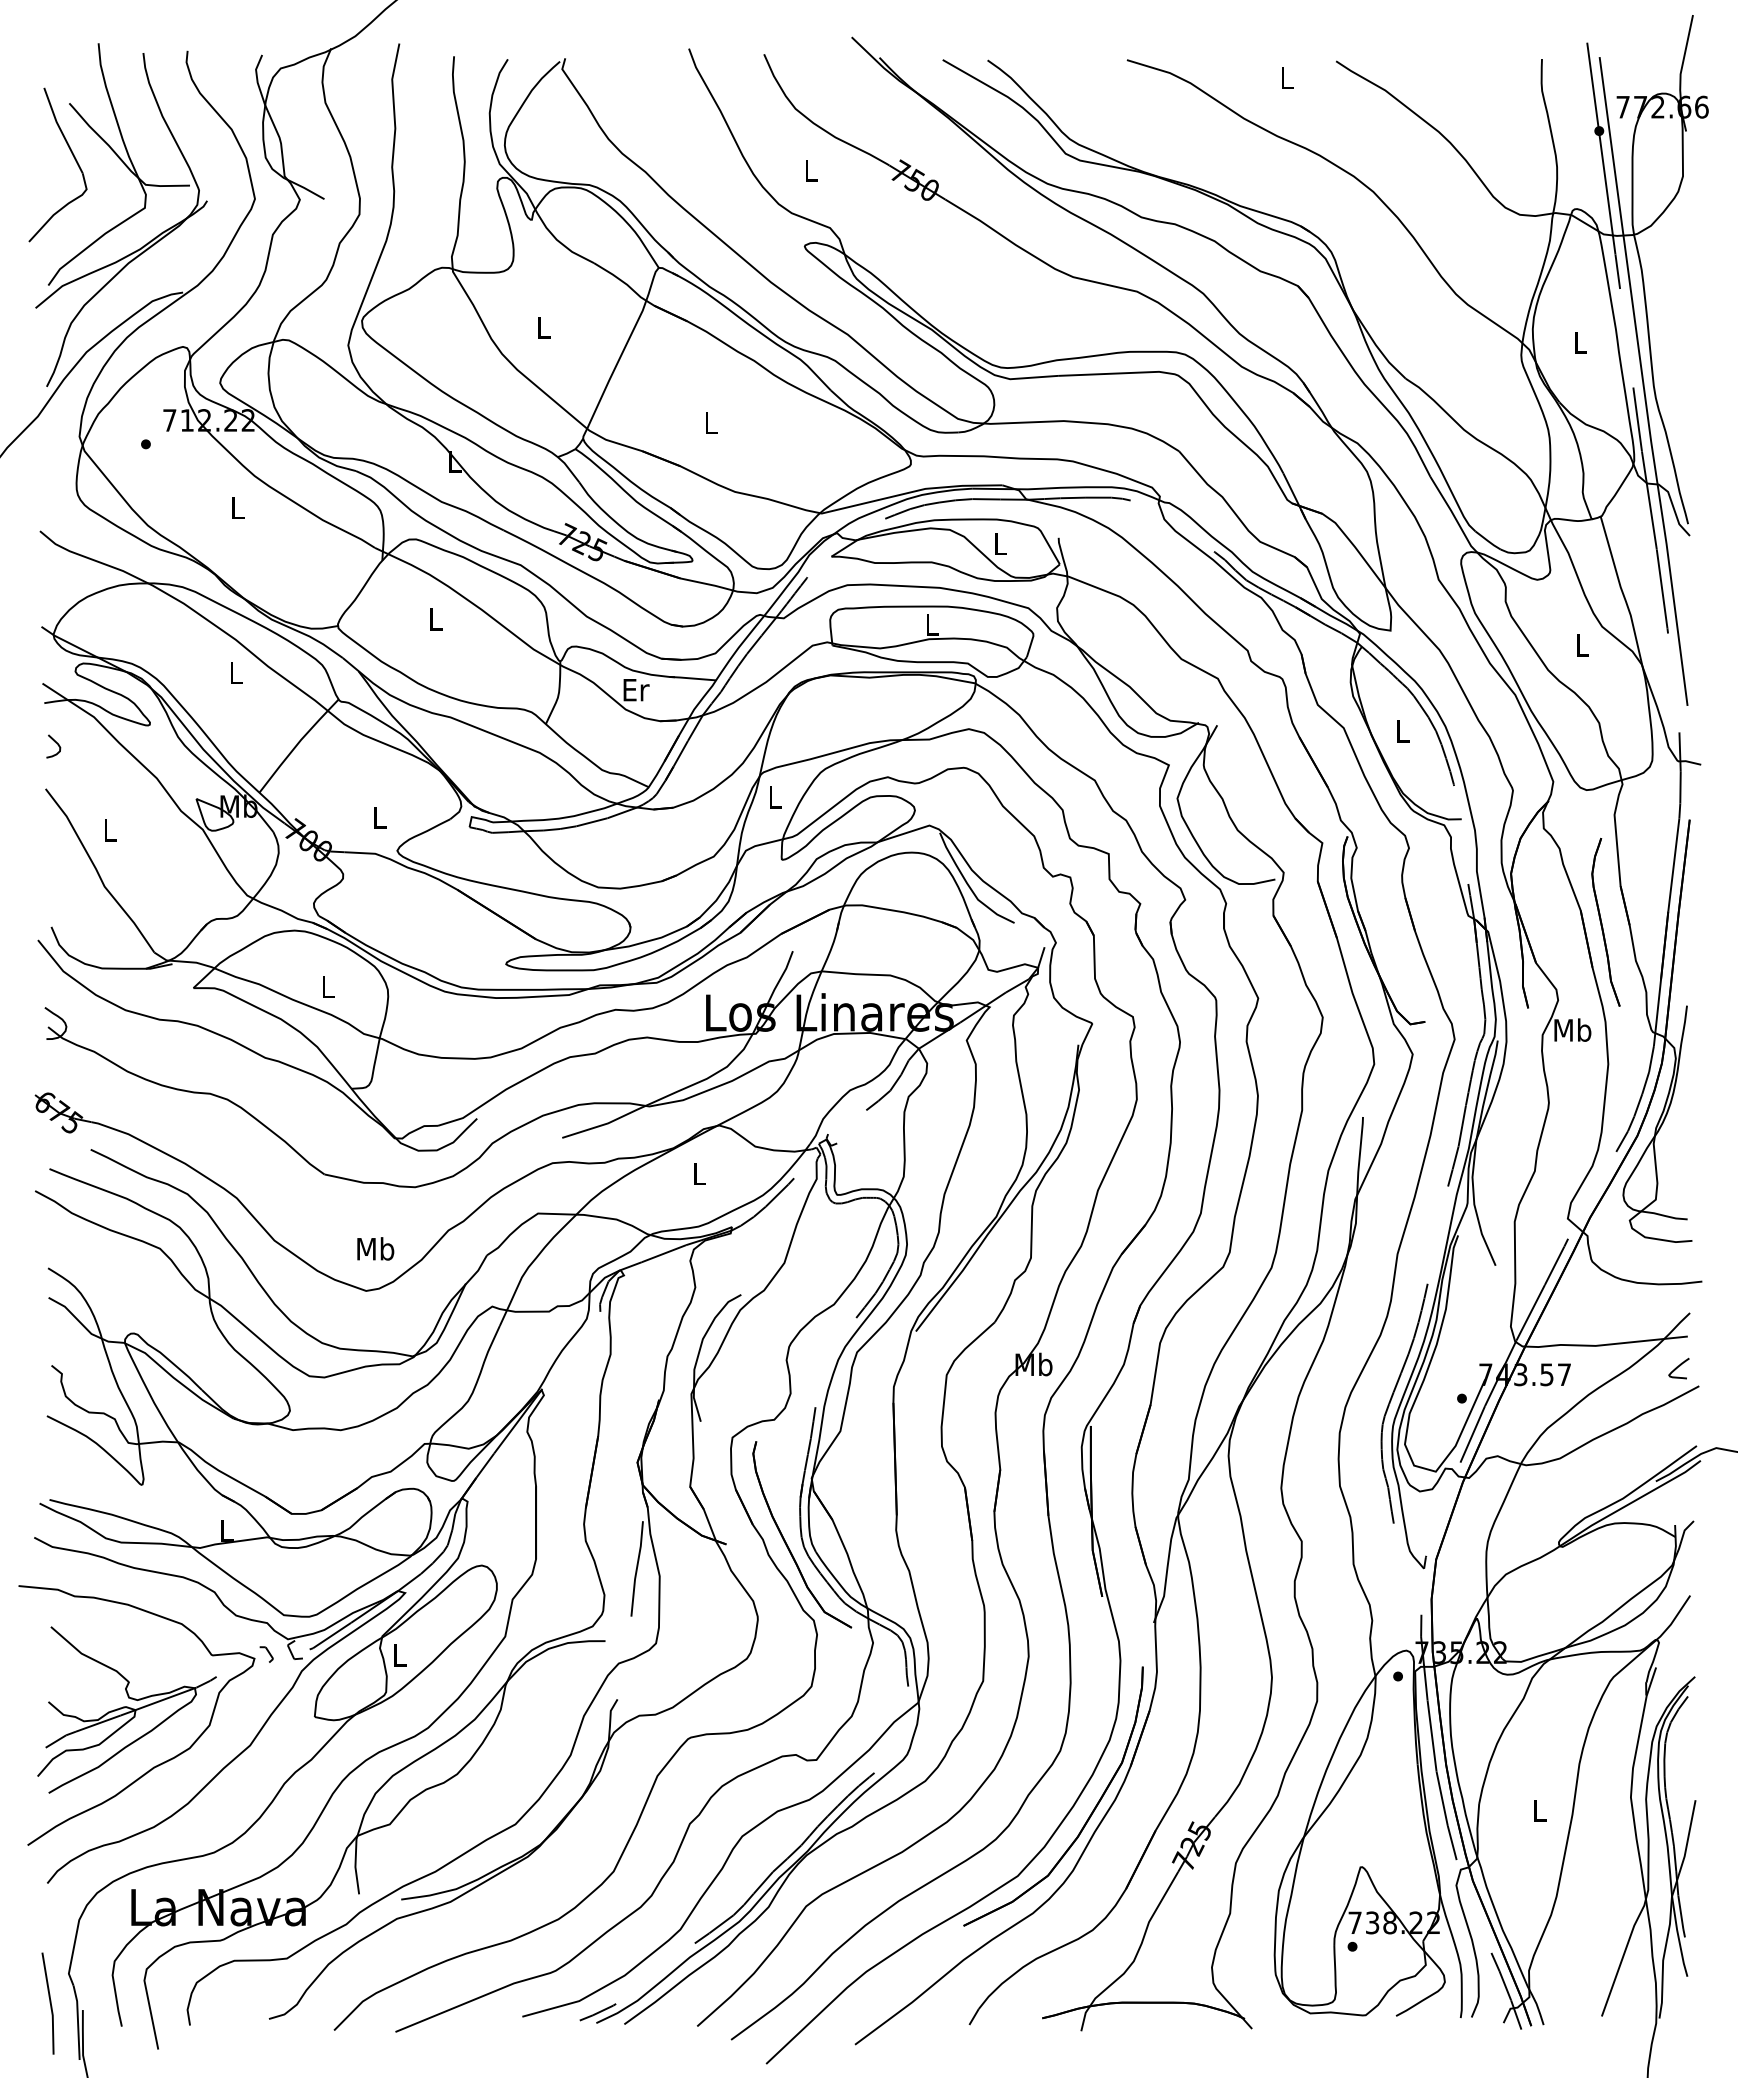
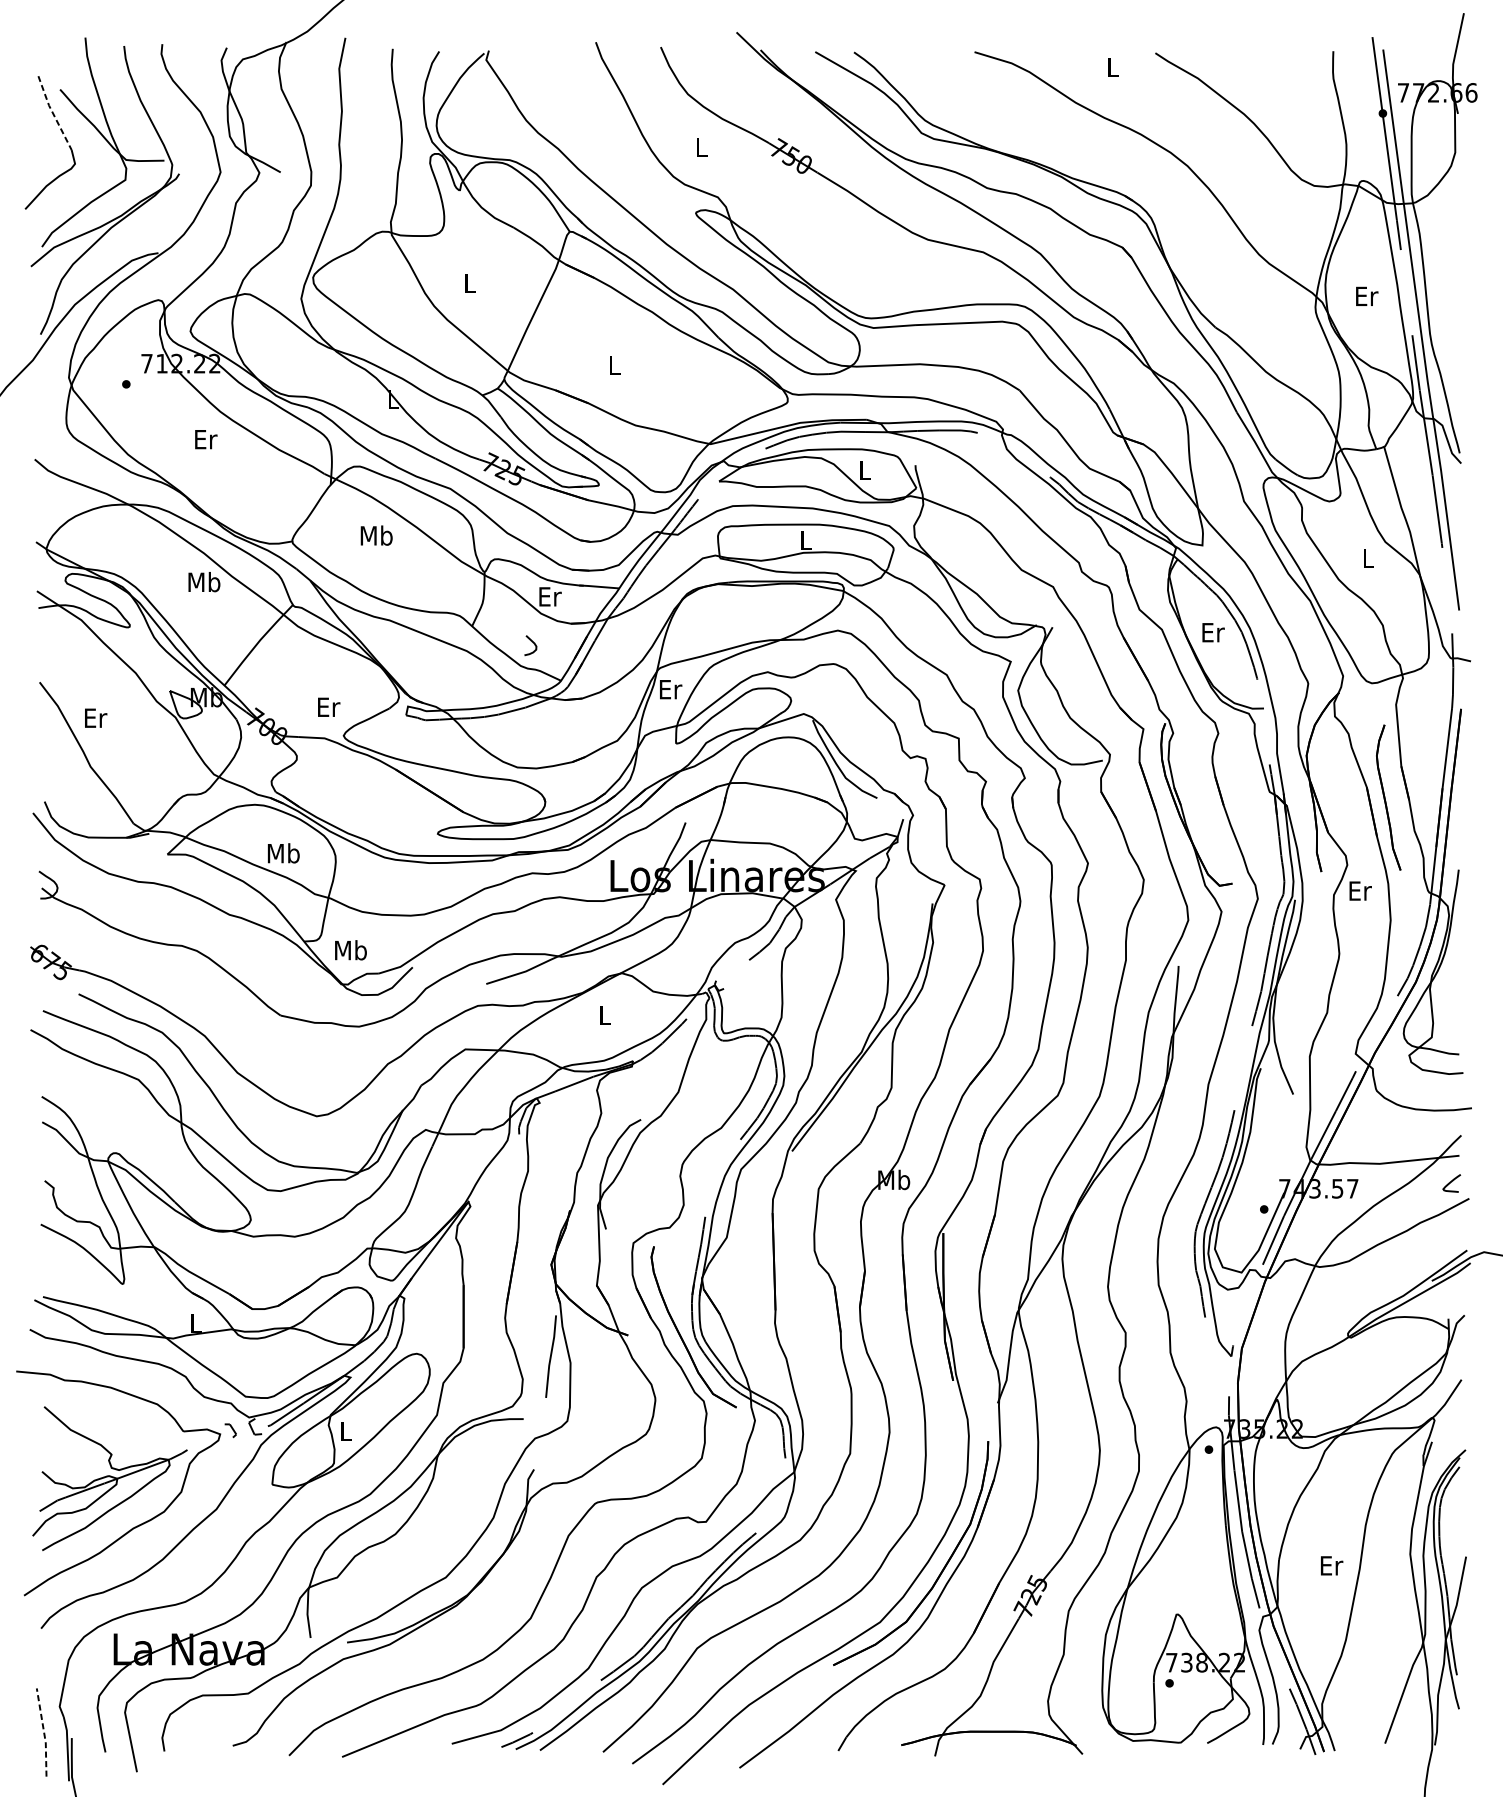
line: (61, 130) -> (53, 113), solid -> dashed
text: (1581, 342) -> (1367, 296), L -> Er
text: (238, 508) -> (206, 439), L -> Er
text: (435, 619) -> (376, 535), L -> Mb
text: (235, 672) -> (203, 581), L -> Mb
text: (1403, 731) -> (1213, 632), L -> Er
curve: (54, 742) -> (531, 642), moved
text: (775, 797) -> (670, 689), L -> Er
text: (380, 817) -> (329, 706), L -> Er
text: (110, 830) -> (95, 718), L -> Er
text: (327, 986) -> (283, 853), L -> Mb
text: (1572, 1029) -> (1359, 890), Mb -> Er
text: (375, 1248) -> (350, 949), moved
text: (1540, 1810) -> (1332, 1565), L -> Er
line: (50, 2003) -> (43, 1732), solid -> dashed

